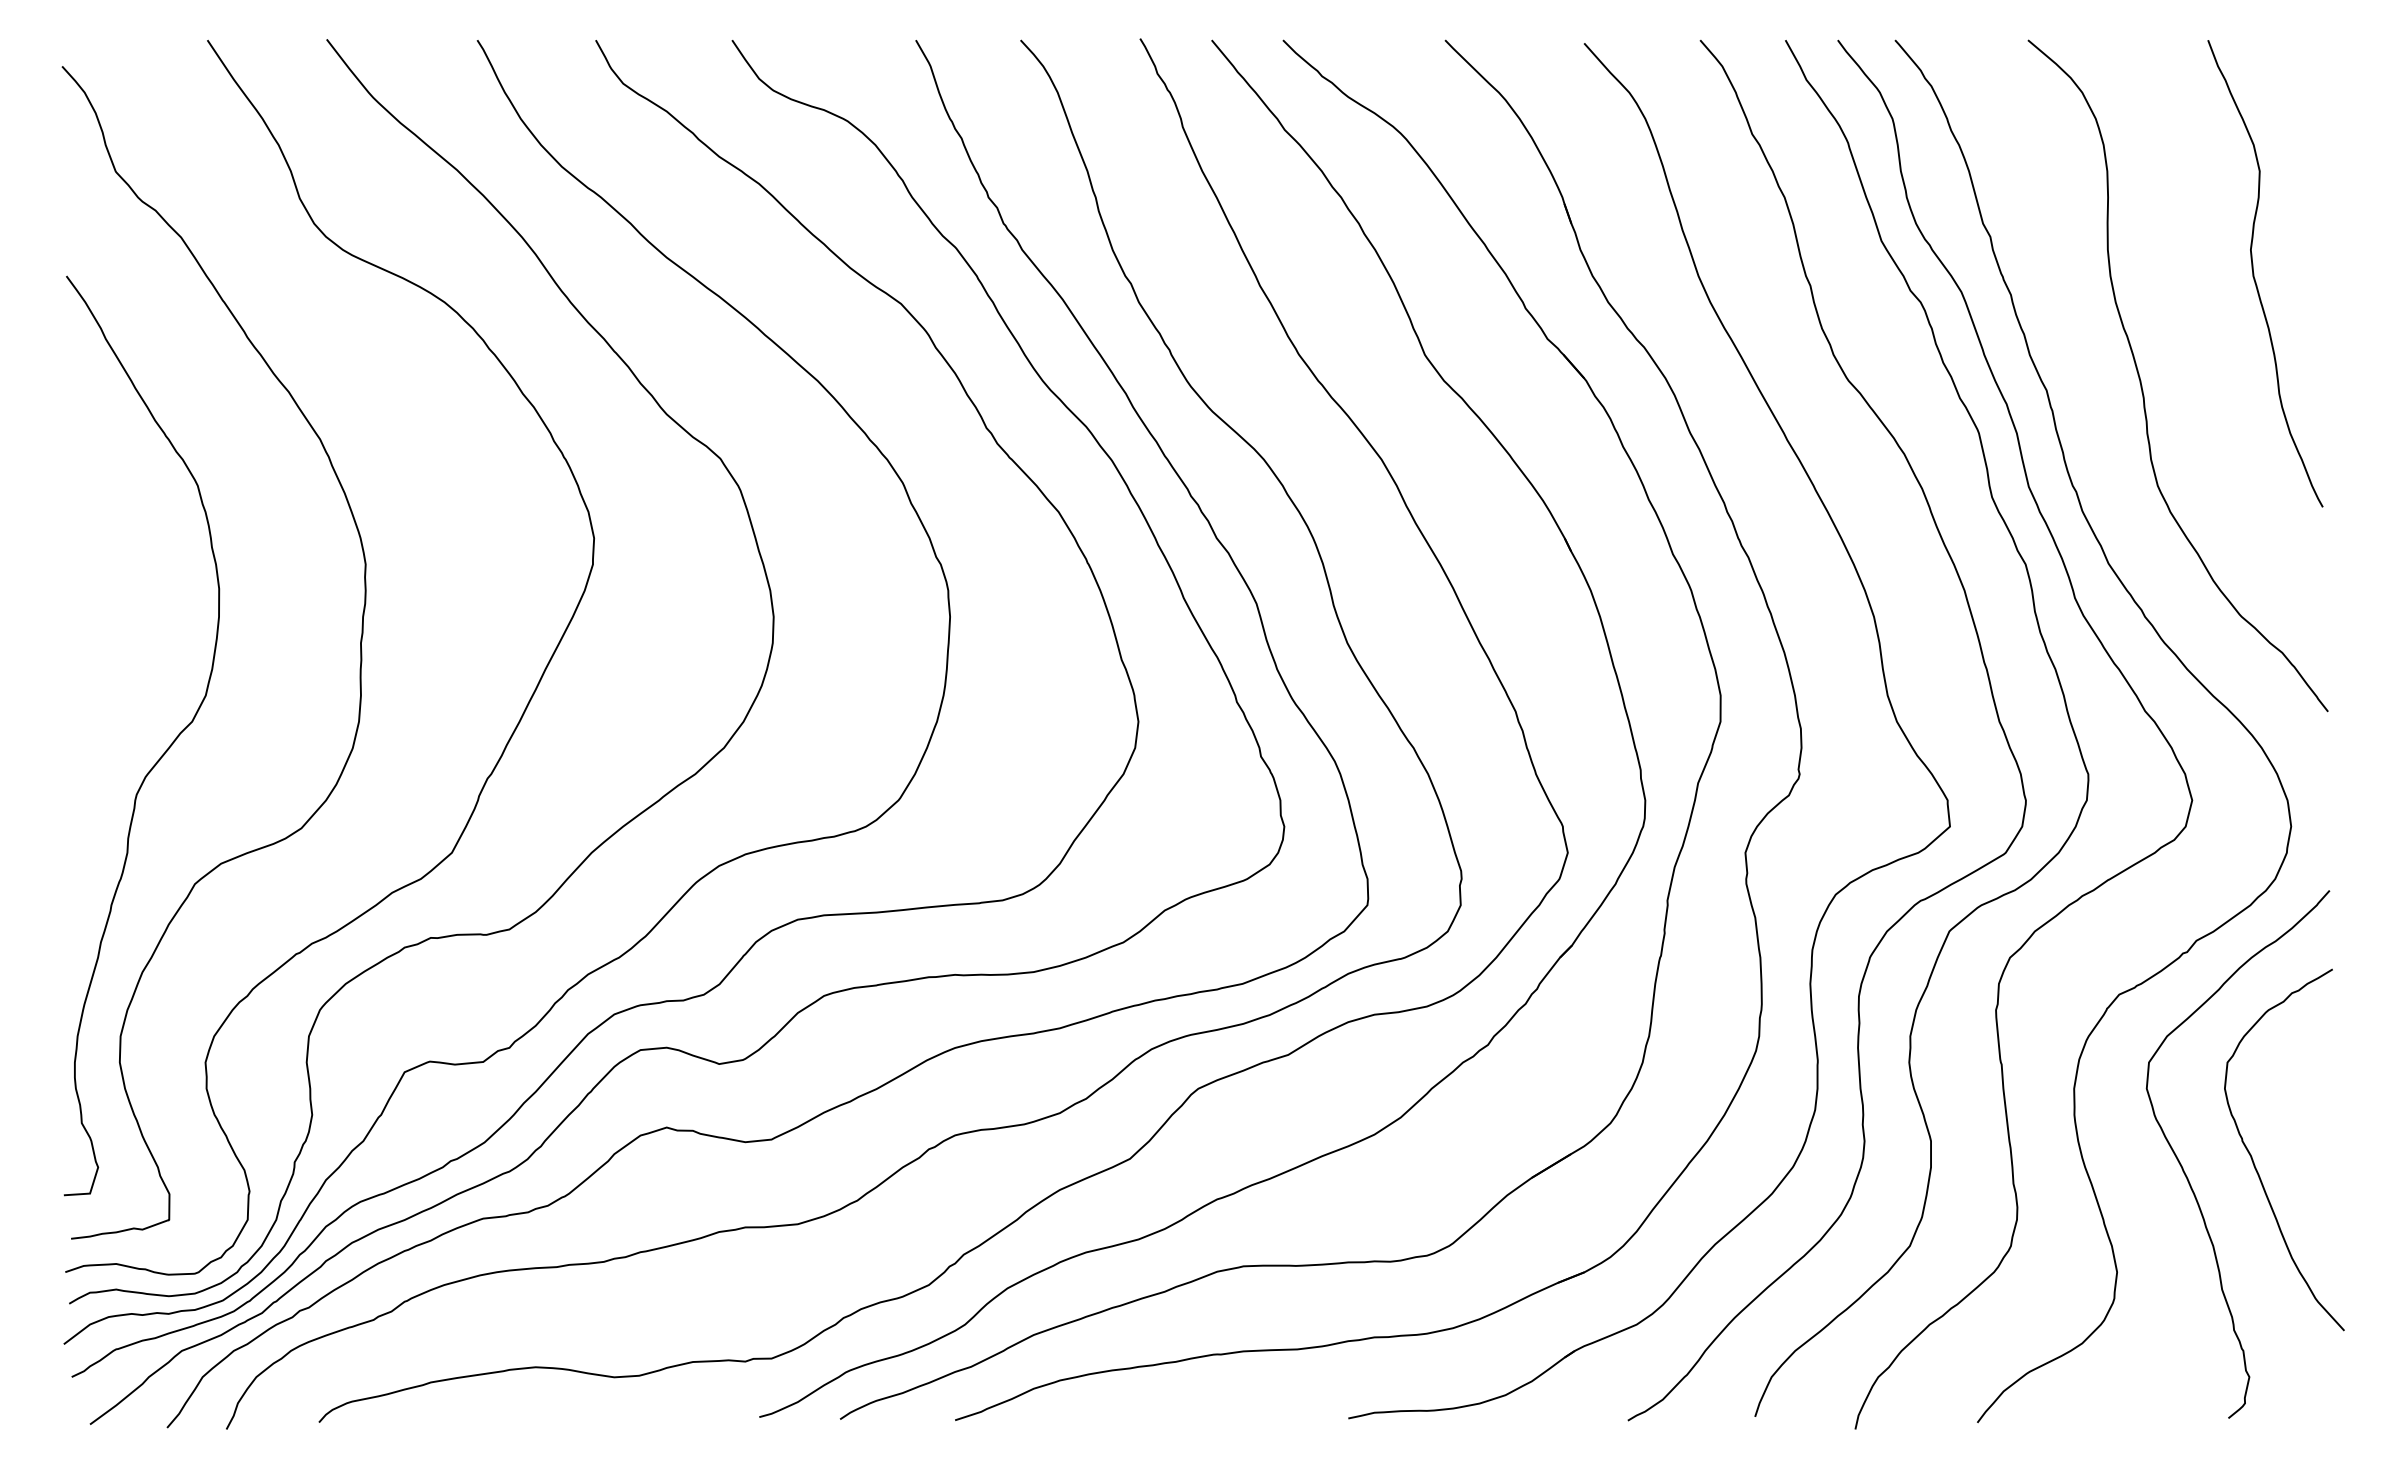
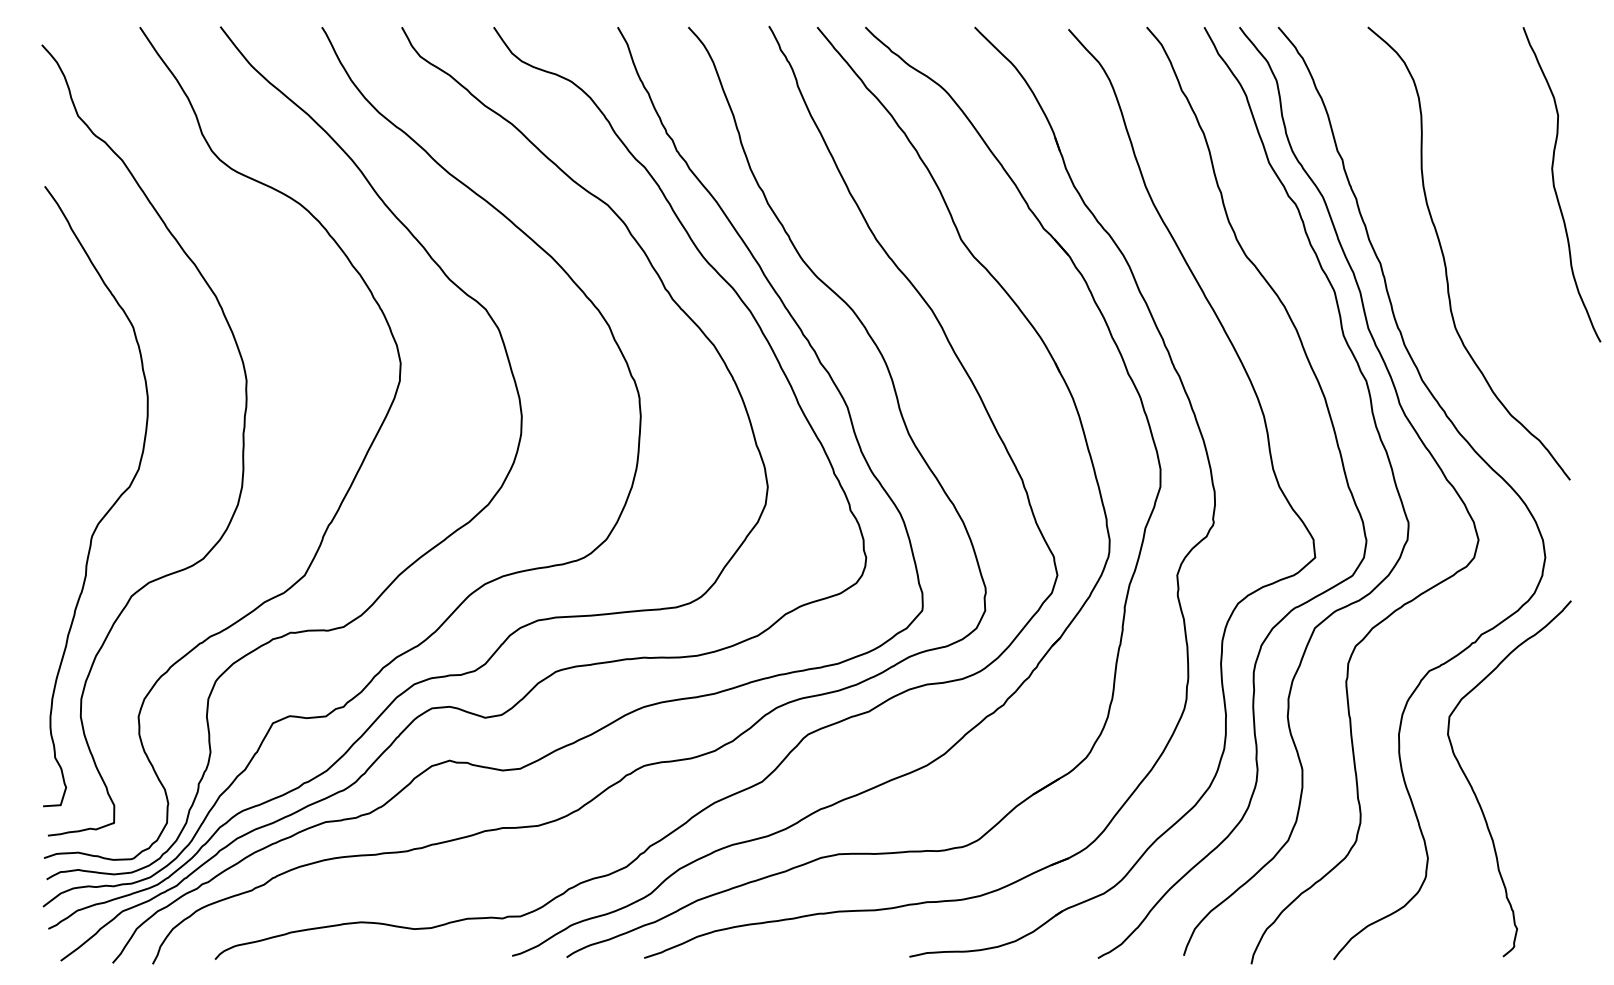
curve: (2255, 277) -> (1555, 187), moved
curve: (2254, 1159) -> (1520, 782), removed

